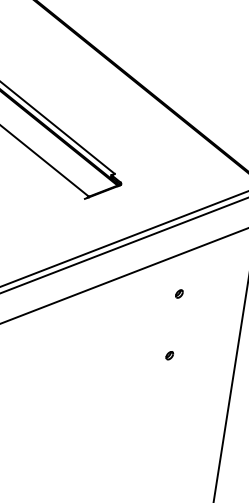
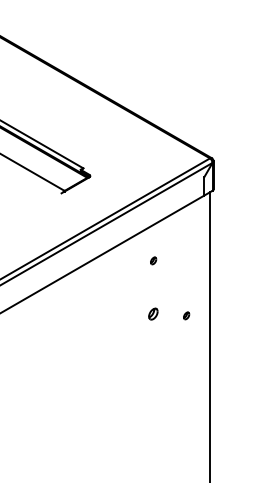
part: (169, 355) -> (153, 313), size x1.6
part: (207, 363) -> (186, 315), added

